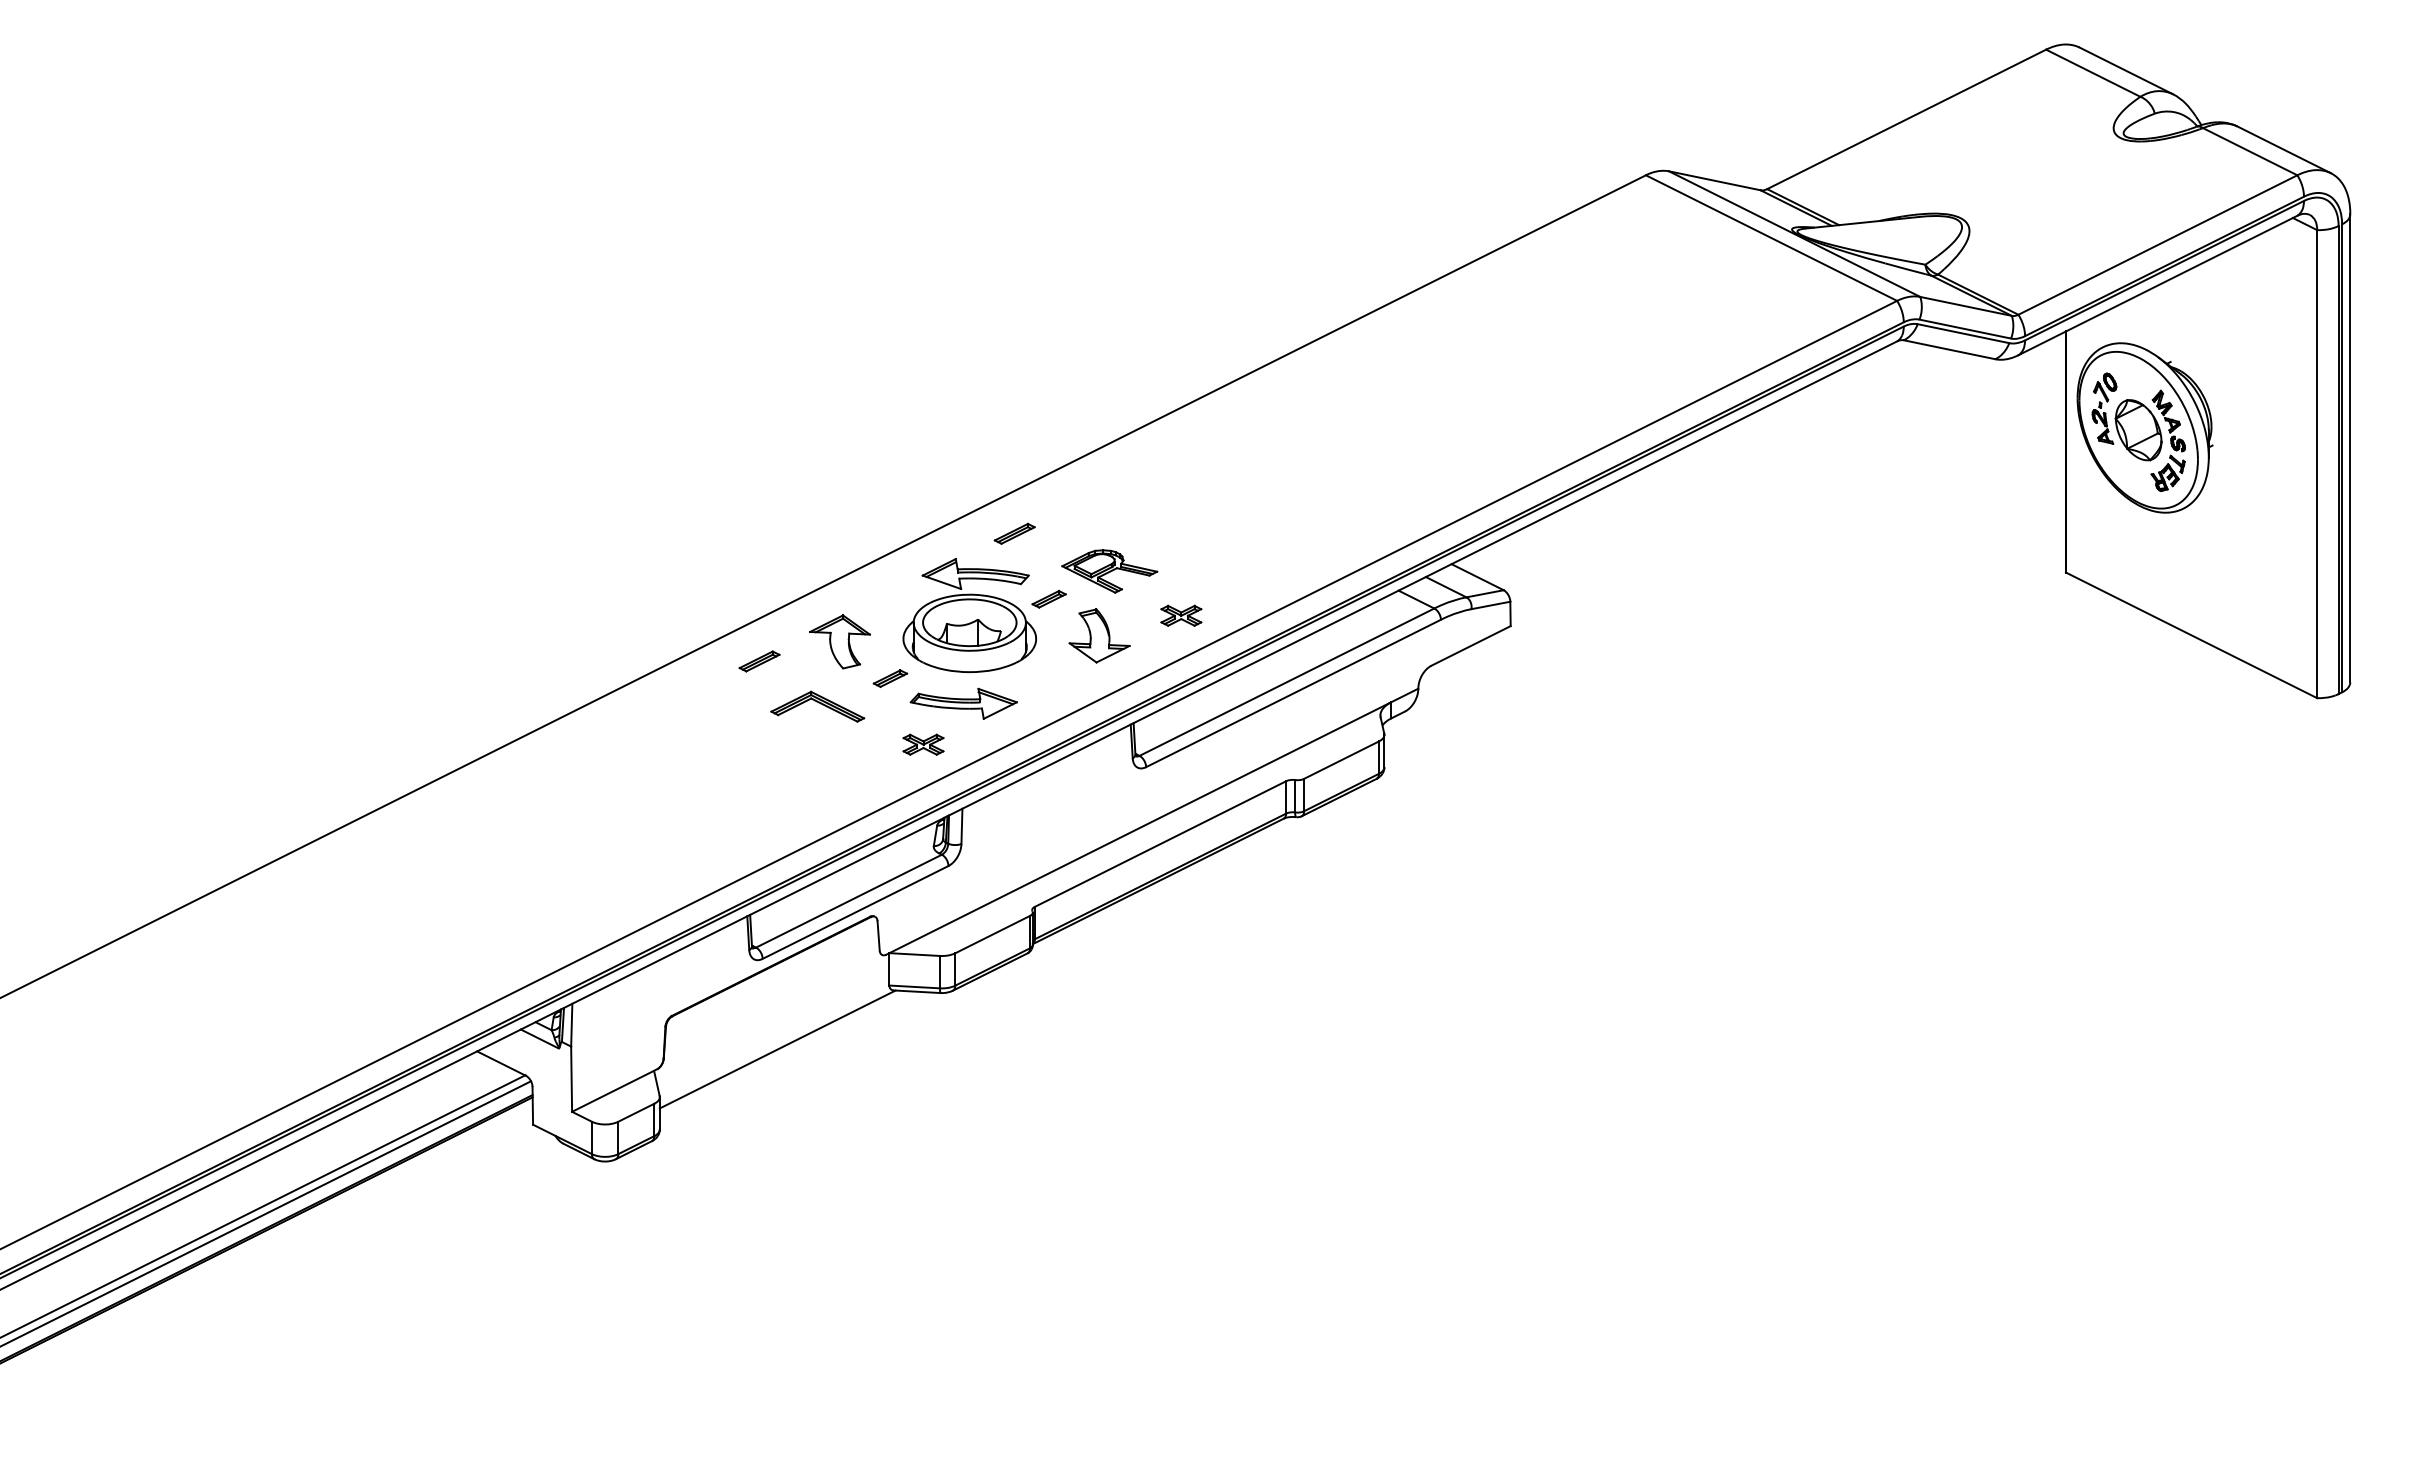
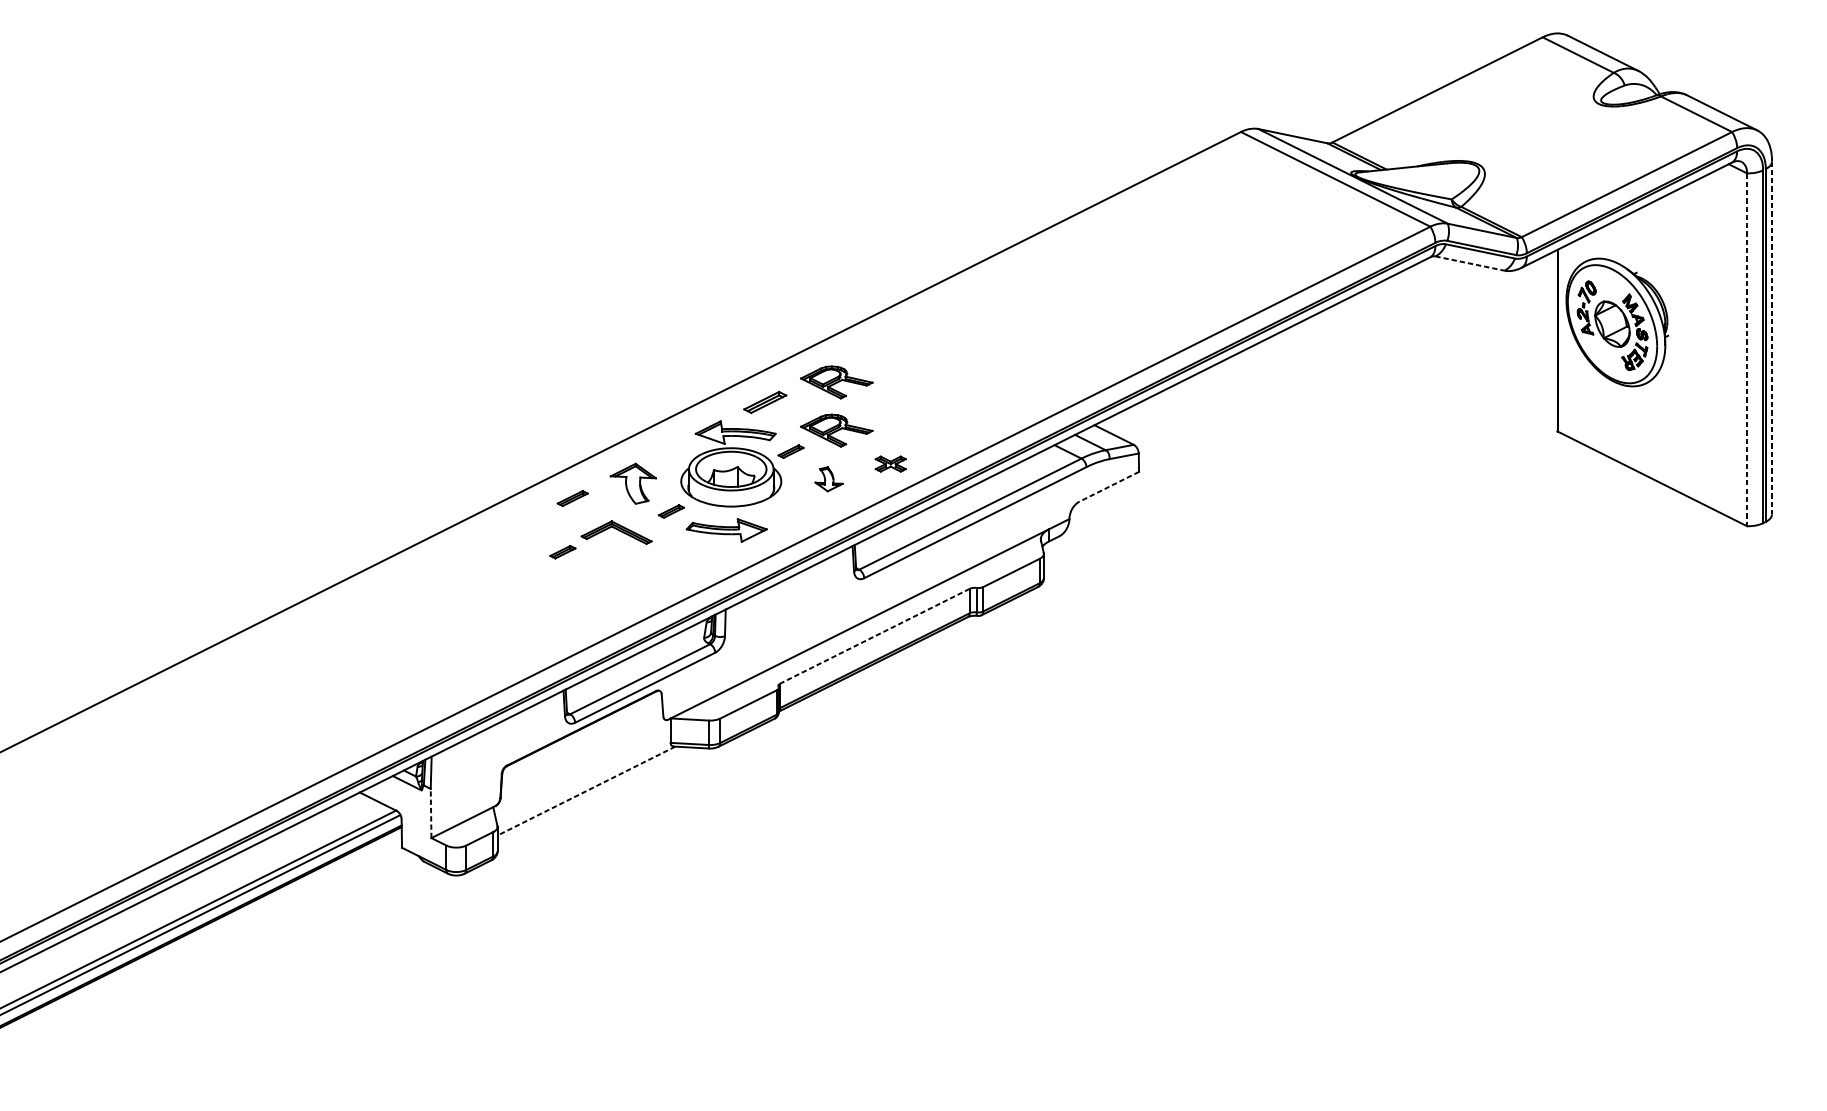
line: (1949, 349) -> (1469, 263), solid -> dashed
line: (2350, 448) -> (1772, 337), solid -> dashed
line: (2317, 464) -> (1747, 350), solid -> dashed
part: (1109, 507) -> (836, 382), added
part: (1014, 533) -> (764, 402), size x1.4
part: (1099, 635) -> (829, 478), size x0.6
line: (1470, 646) -> (1108, 487), solid -> dashed
part: (746, 732) -> (562, 552), added
part: (923, 744) -> (696, 561), removed
line: (1160, 844) -> (875, 636), solid -> dashed
line: (777, 1049) -> (586, 791), solid -> dashed
line: (571, 1079) -> (431, 813), solid -> dashed

